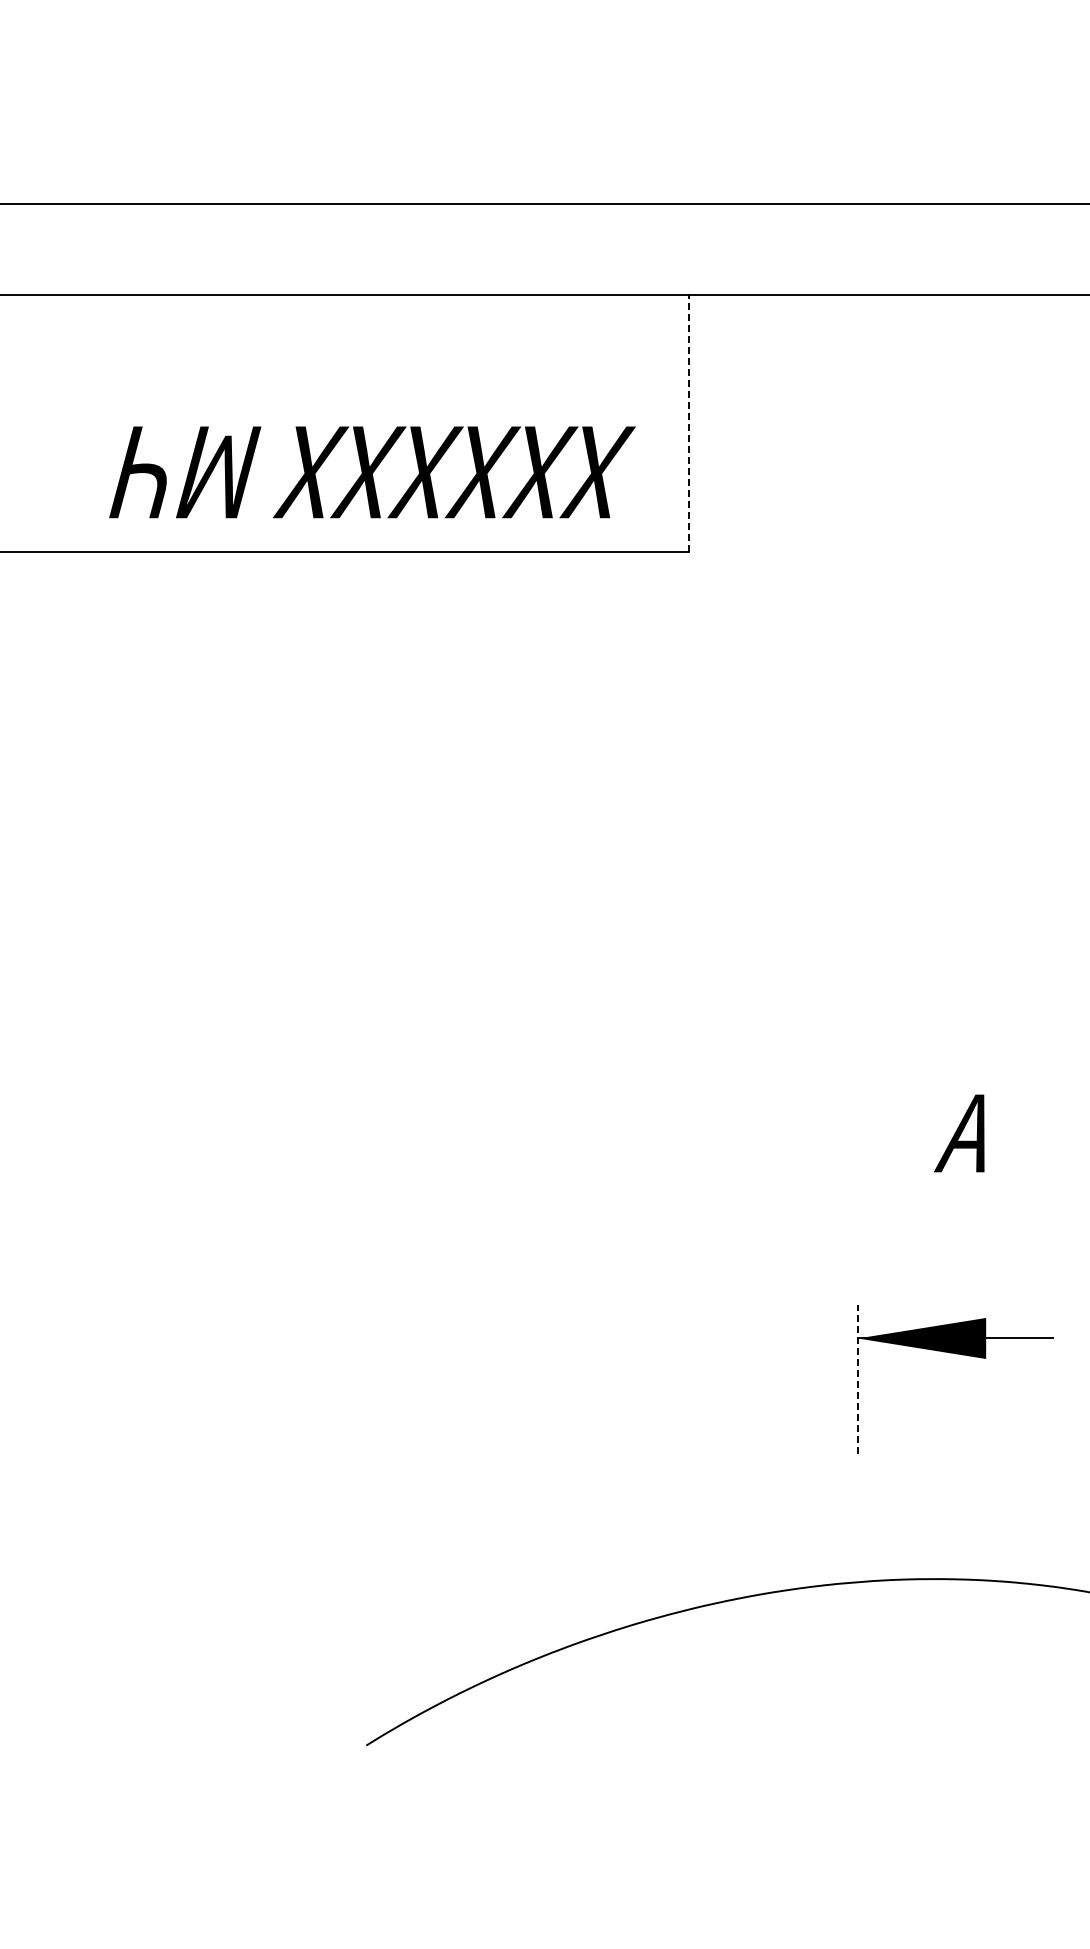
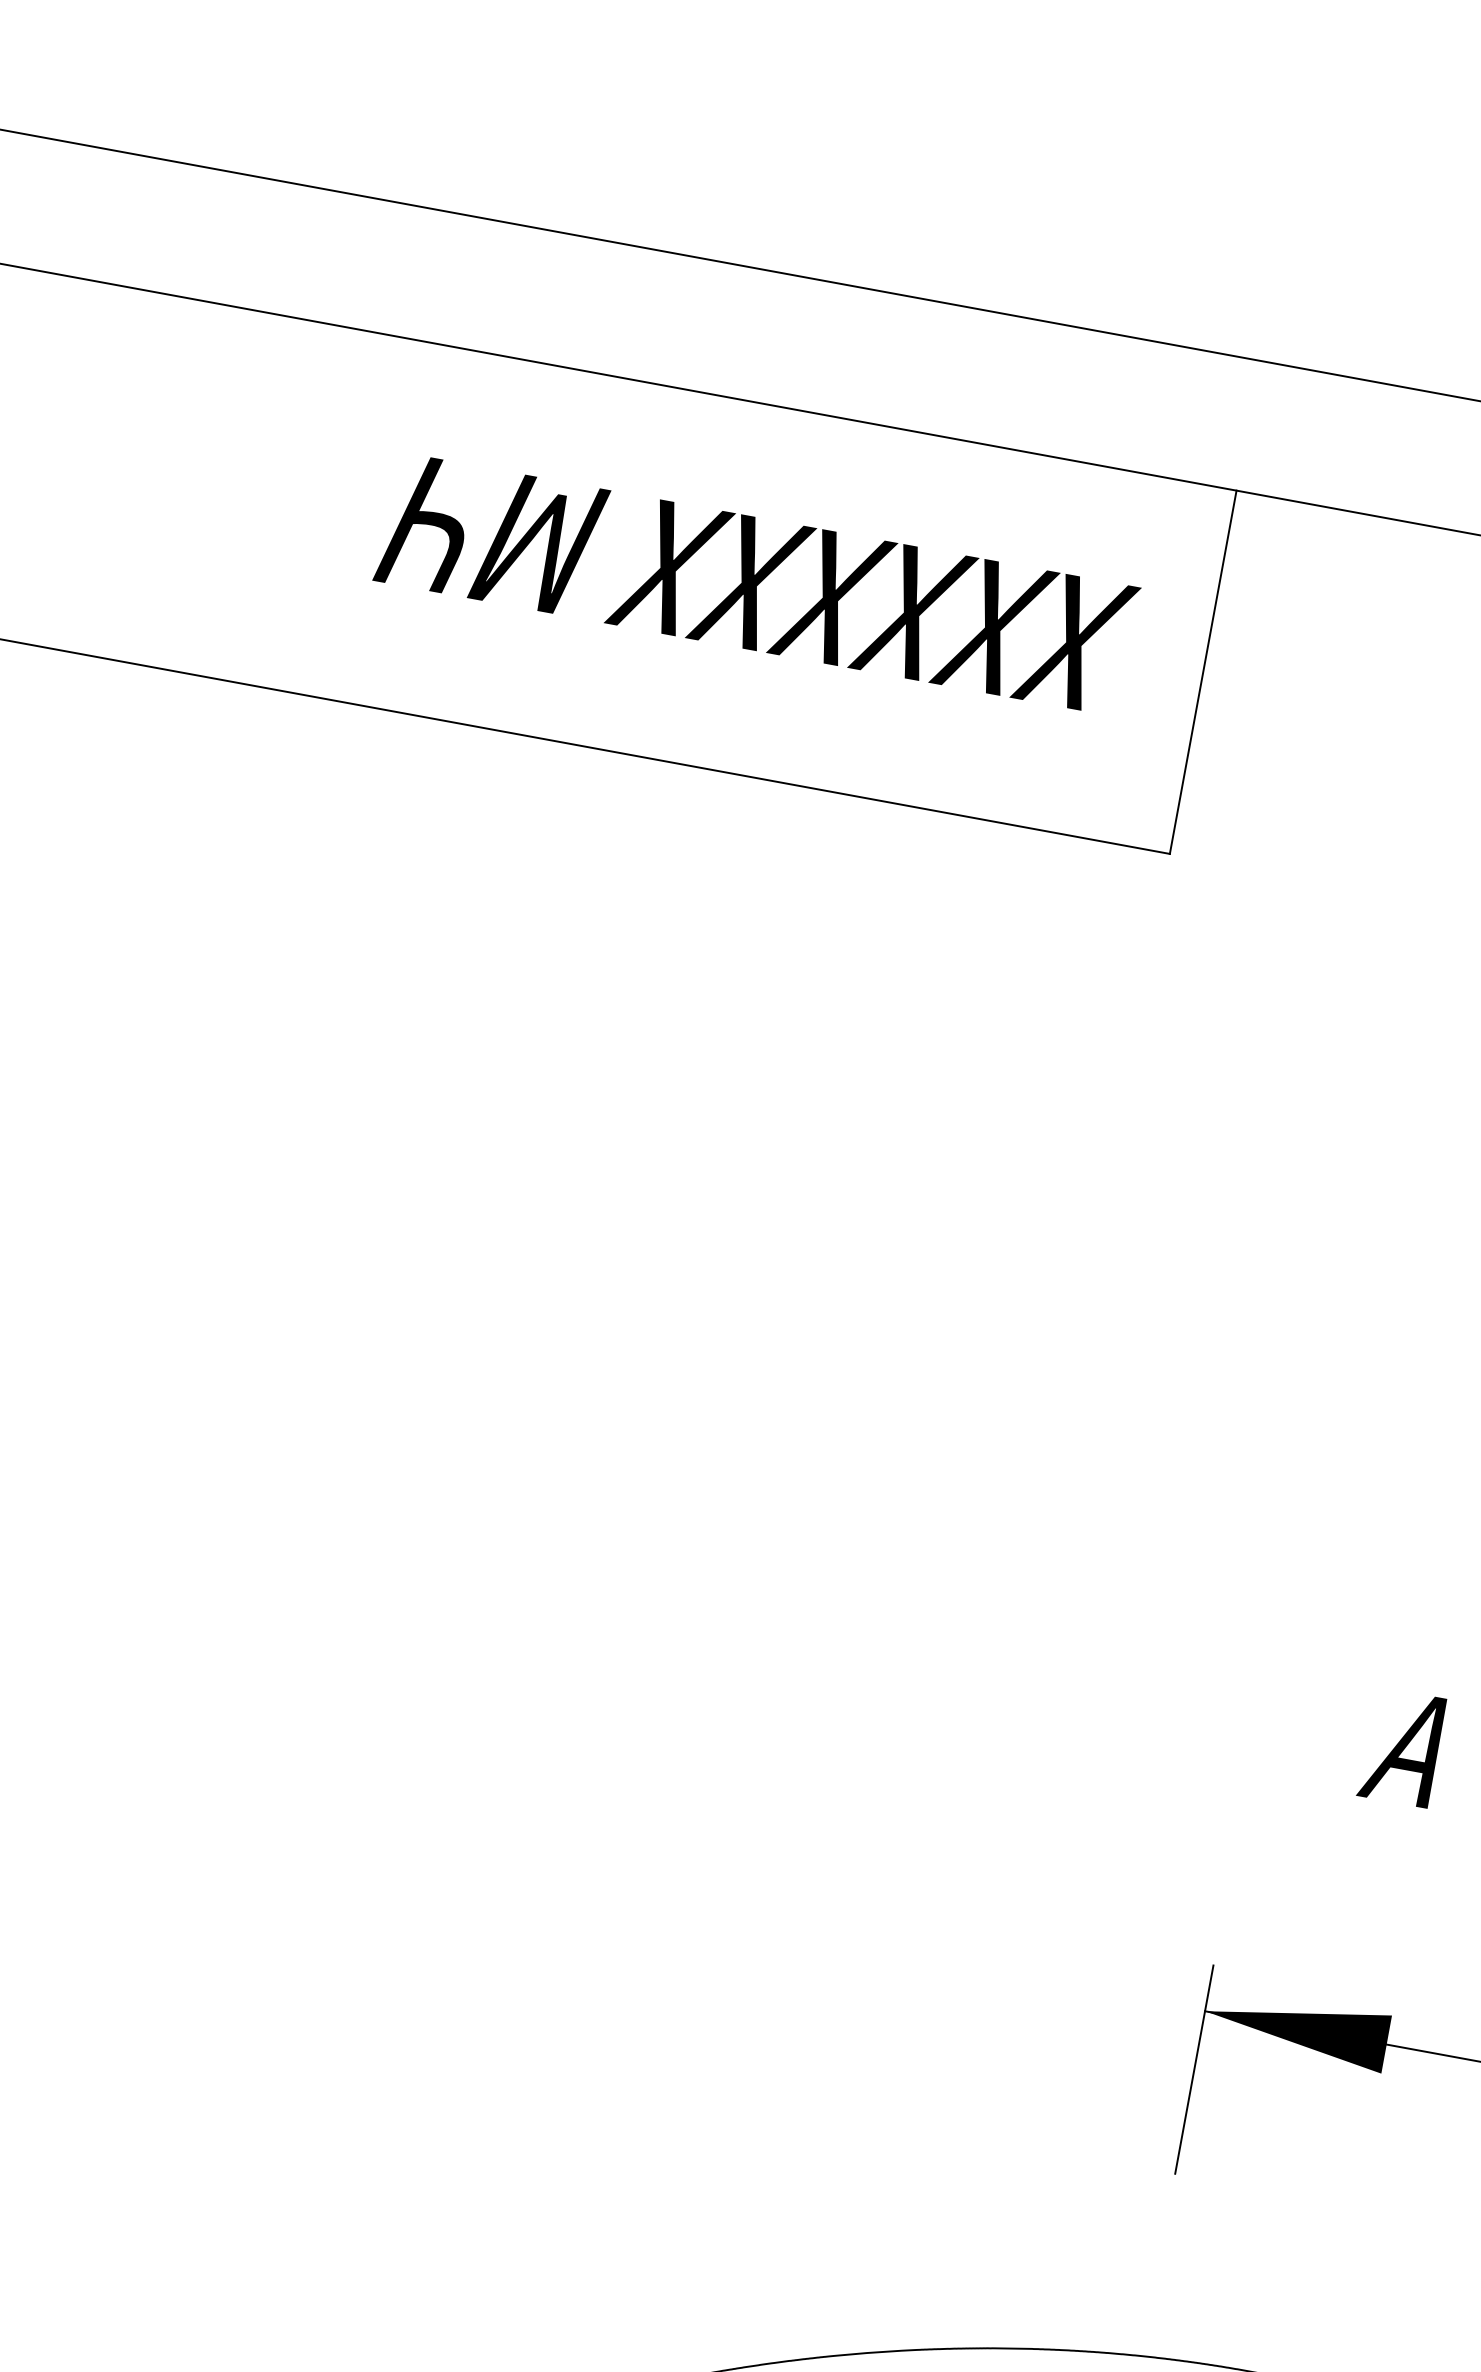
line: (688, 423) -> (1203, 672), dashed -> solid
text: (372, 472) -> (756, 584), moved
line: (857, 1379) -> (1193, 2069), dashed -> solid

